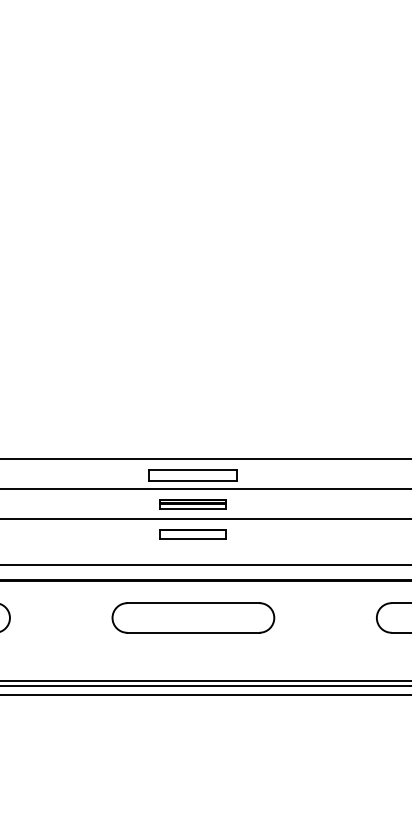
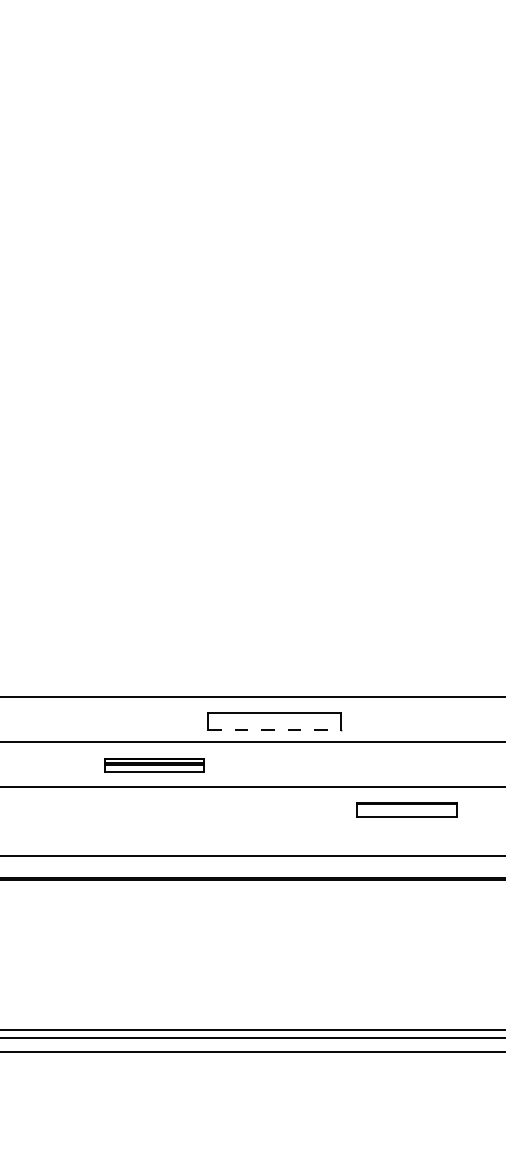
line: (193, 480) -> (274, 729), solid -> dashed
part: (192, 504) -> (152, 765), moved
part: (192, 534) -> (405, 810), moved
part: (193, 617) -> (274, 935), removed

